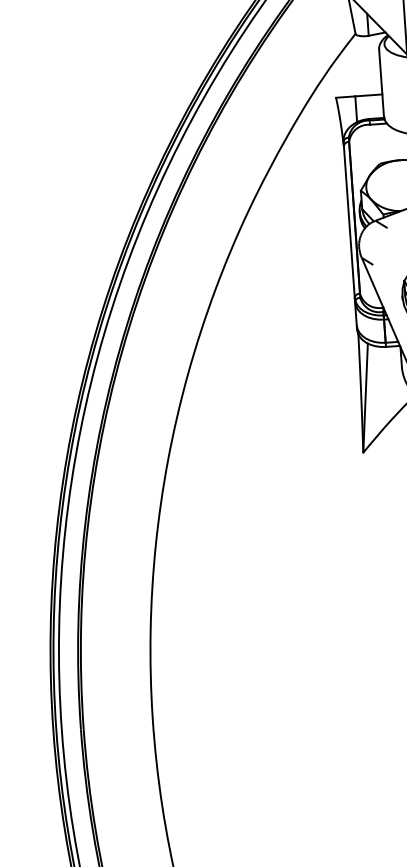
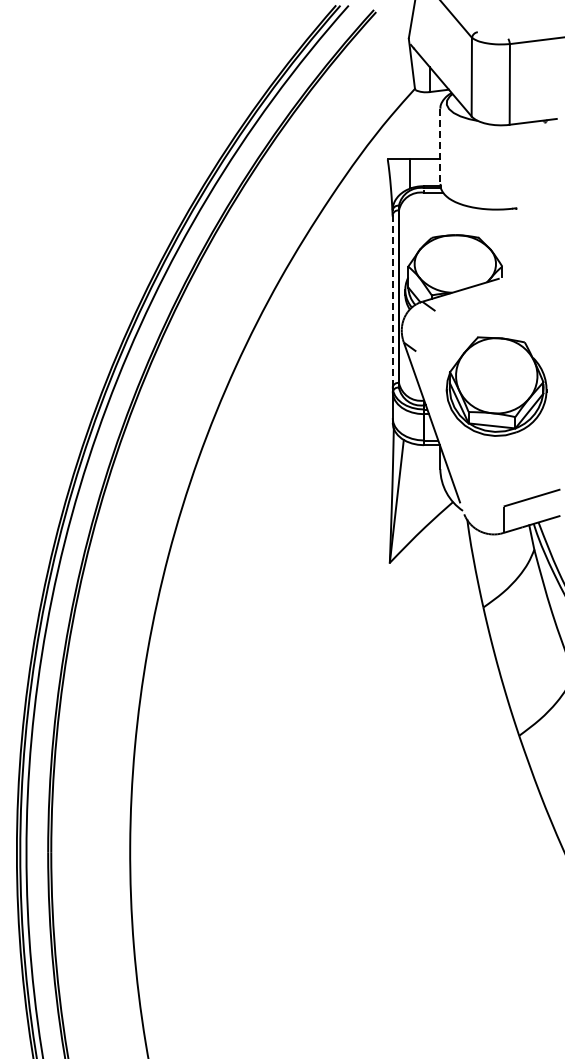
line: (381, 83) -> (440, 146), solid -> dashed
line: (348, 219) -> (392, 298), solid -> dashed

